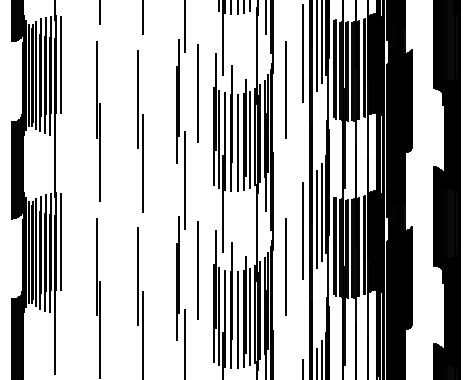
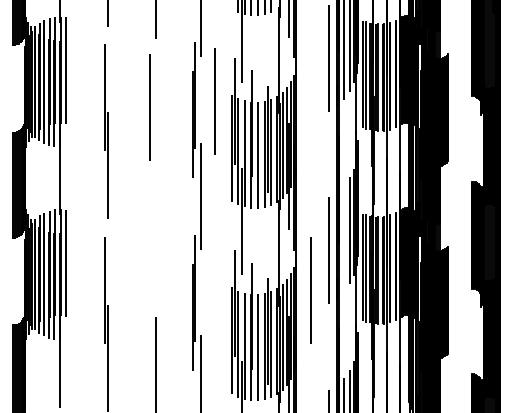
line: (285, 89) -> (310, 97), removed
line: (143, 163) -> (155, 177), removed
line: (316, 219) -> (343, 238), removed
line: (198, 270) -> (215, 293), removed
line: (138, 275) -> (150, 299), removed

